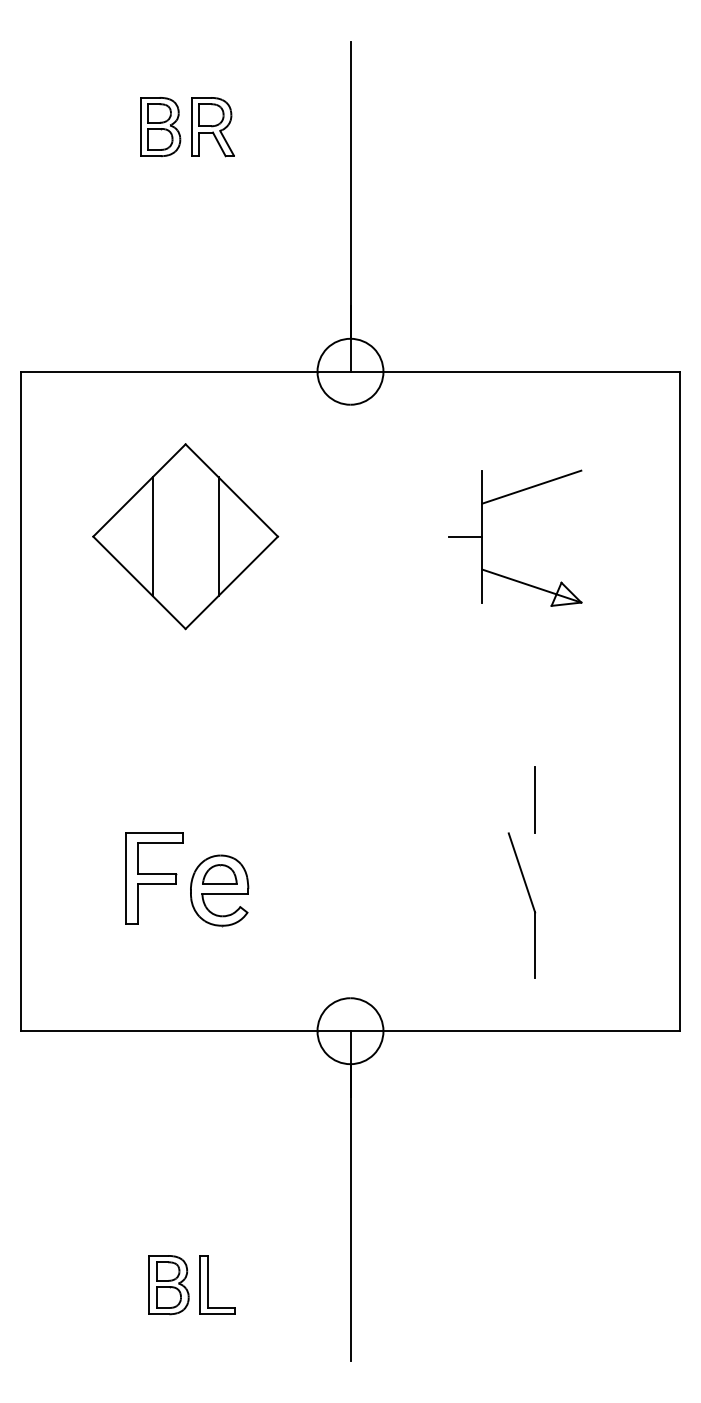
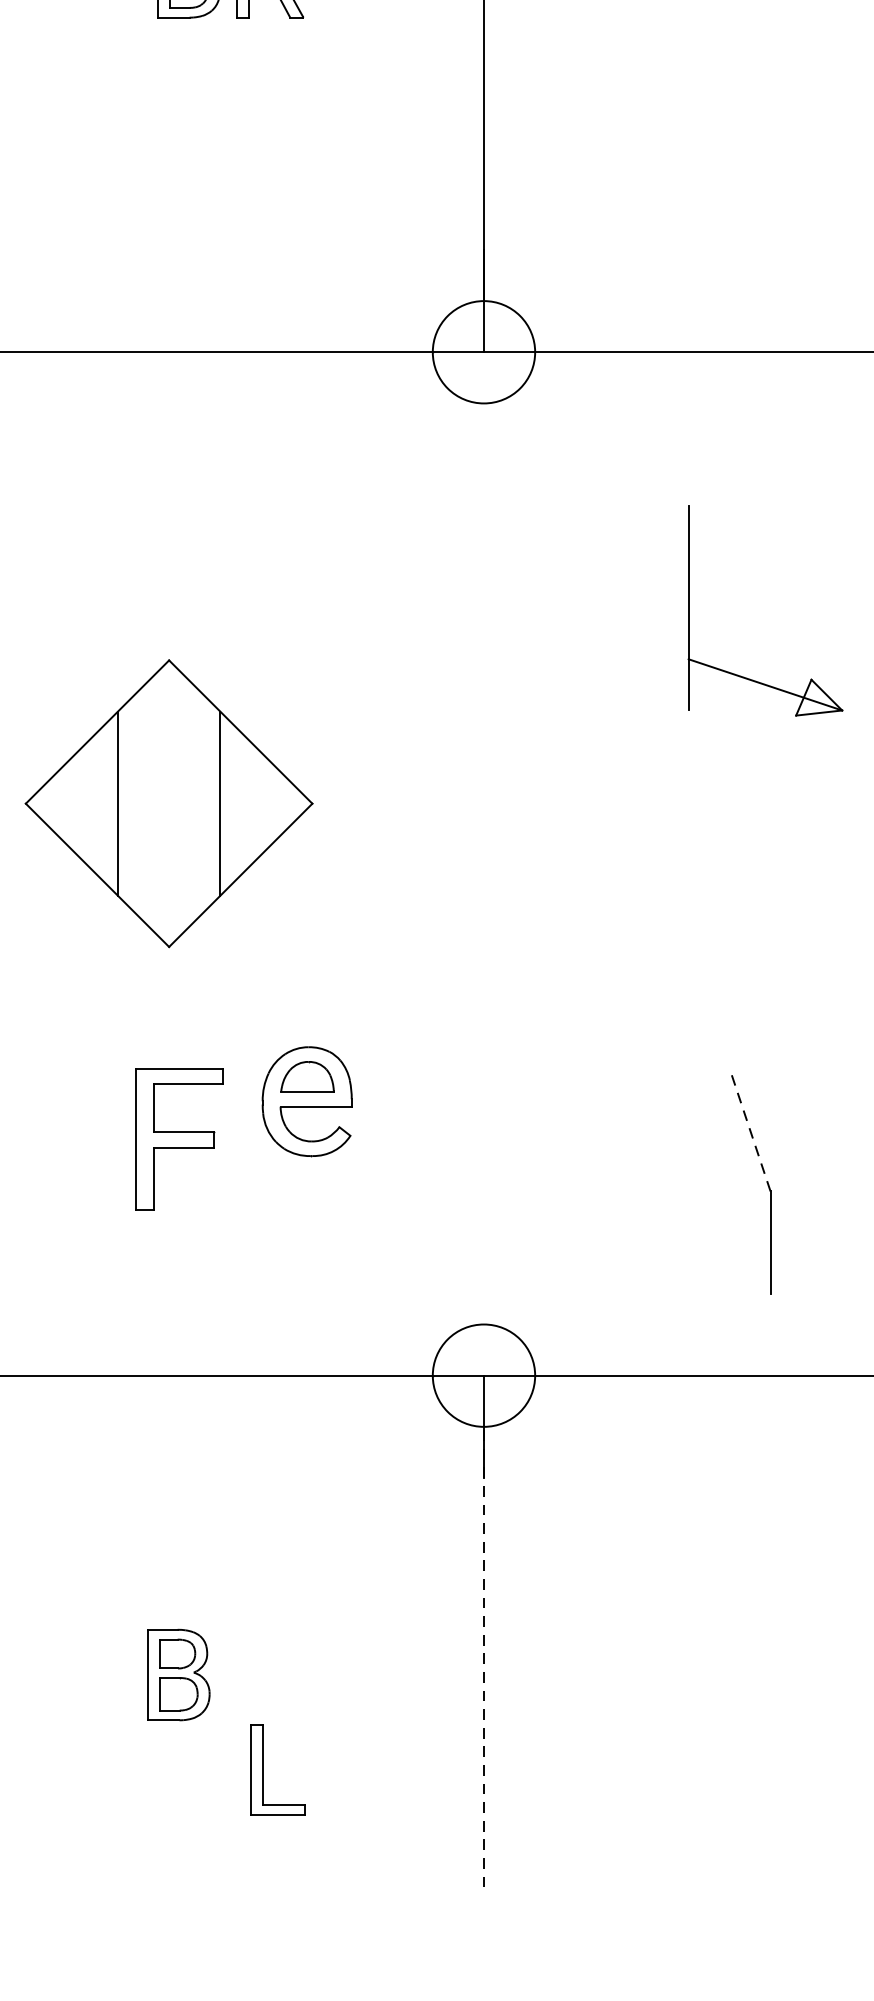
line: (531, 486) -> (764, 530), removed
part: (185, 536) -> (168, 803), moved
line: (465, 536) -> (662, 607), removed
line: (535, 800) -> (771, 1017), removed
line: (521, 872) -> (749, 1129), solid -> dashed
part: (219, 890) -> (307, 1101), moved
line: (350, 1212) -> (483, 1657), solid -> dashed
part: (168, 1285) -> (178, 1675), moved

